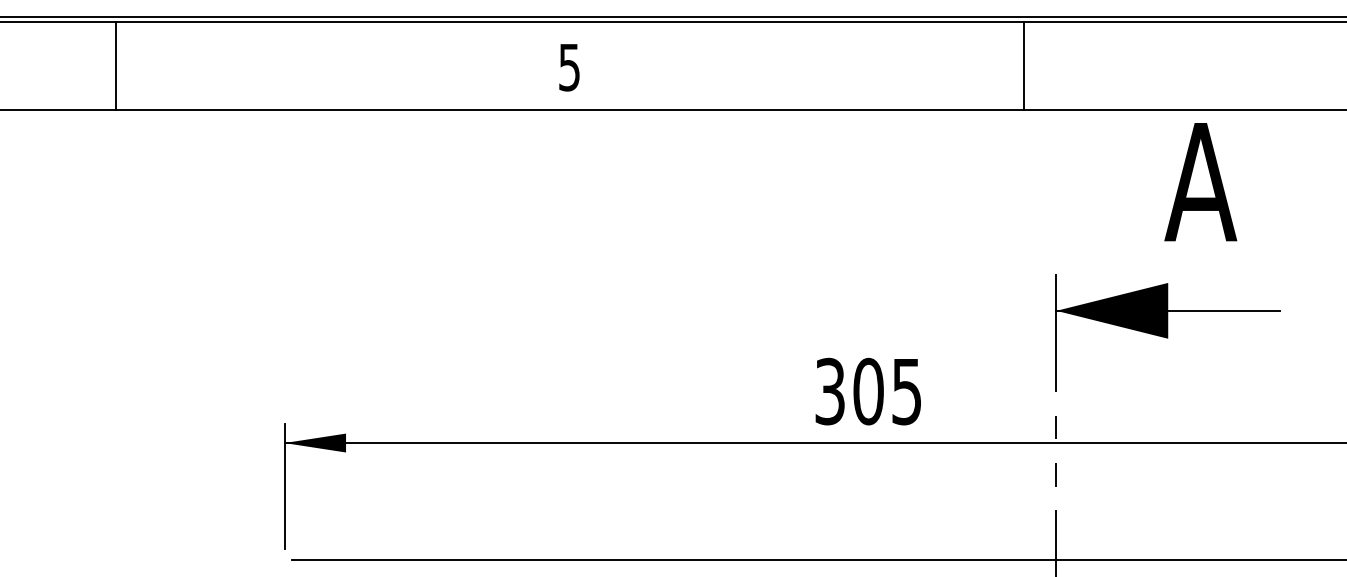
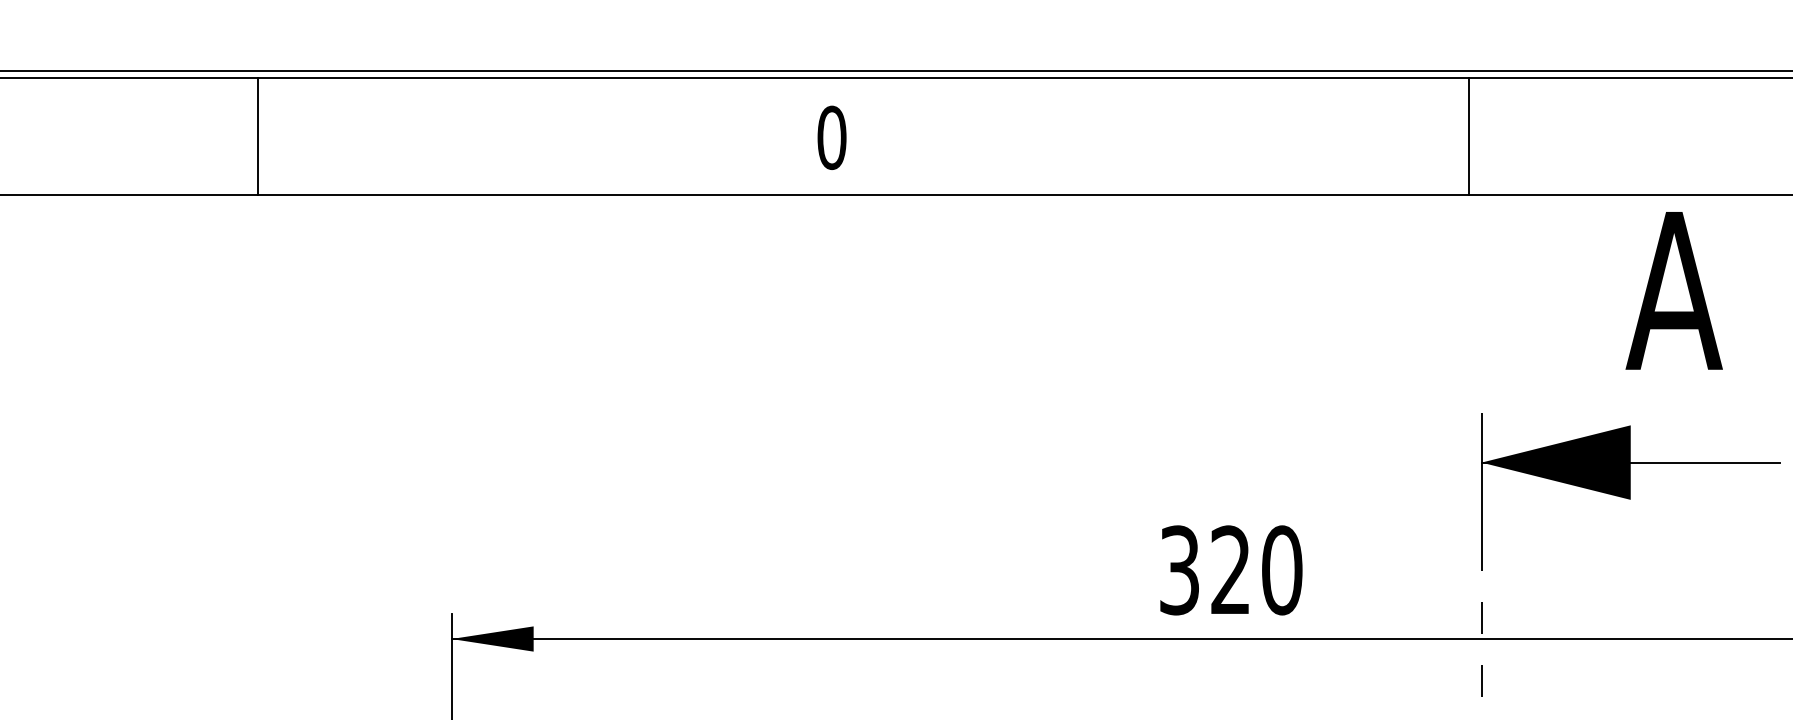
line: (115, 66) -> (258, 136), moved
line: (1023, 66) -> (1468, 136), moved
text: (569, 67) -> (831, 137), 5 -> 0
text: (887, 391) -> (1256, 570), 305 -> 320

